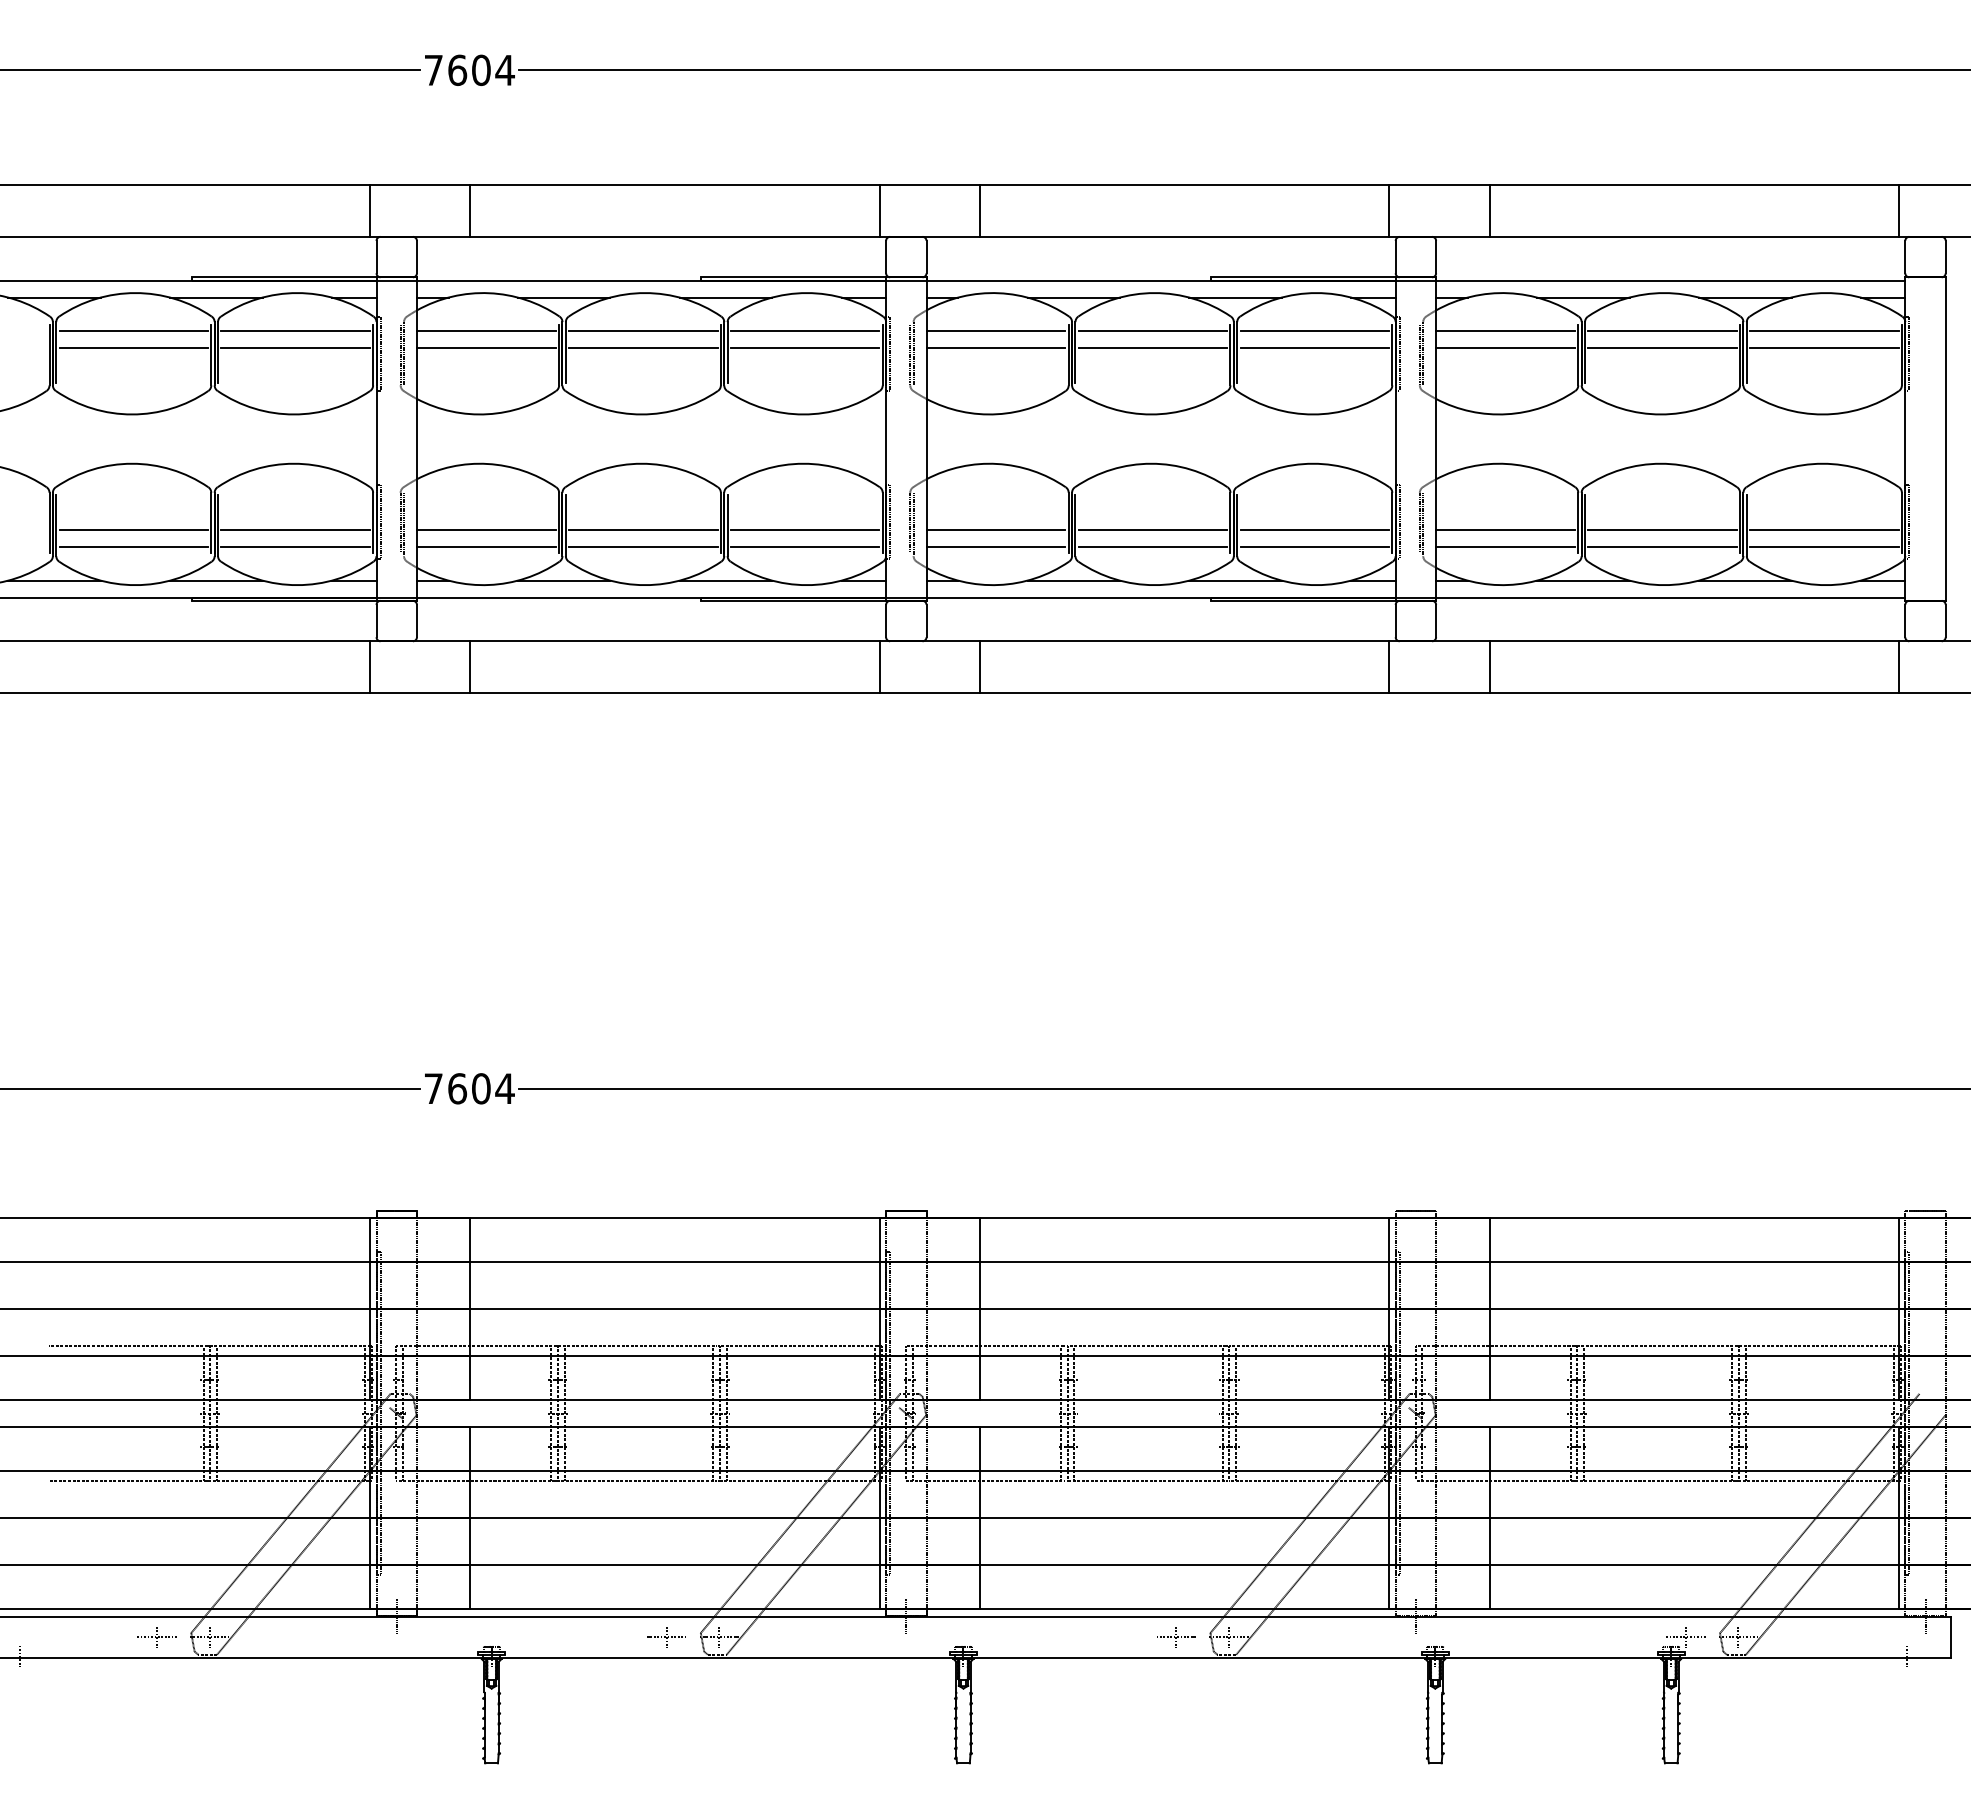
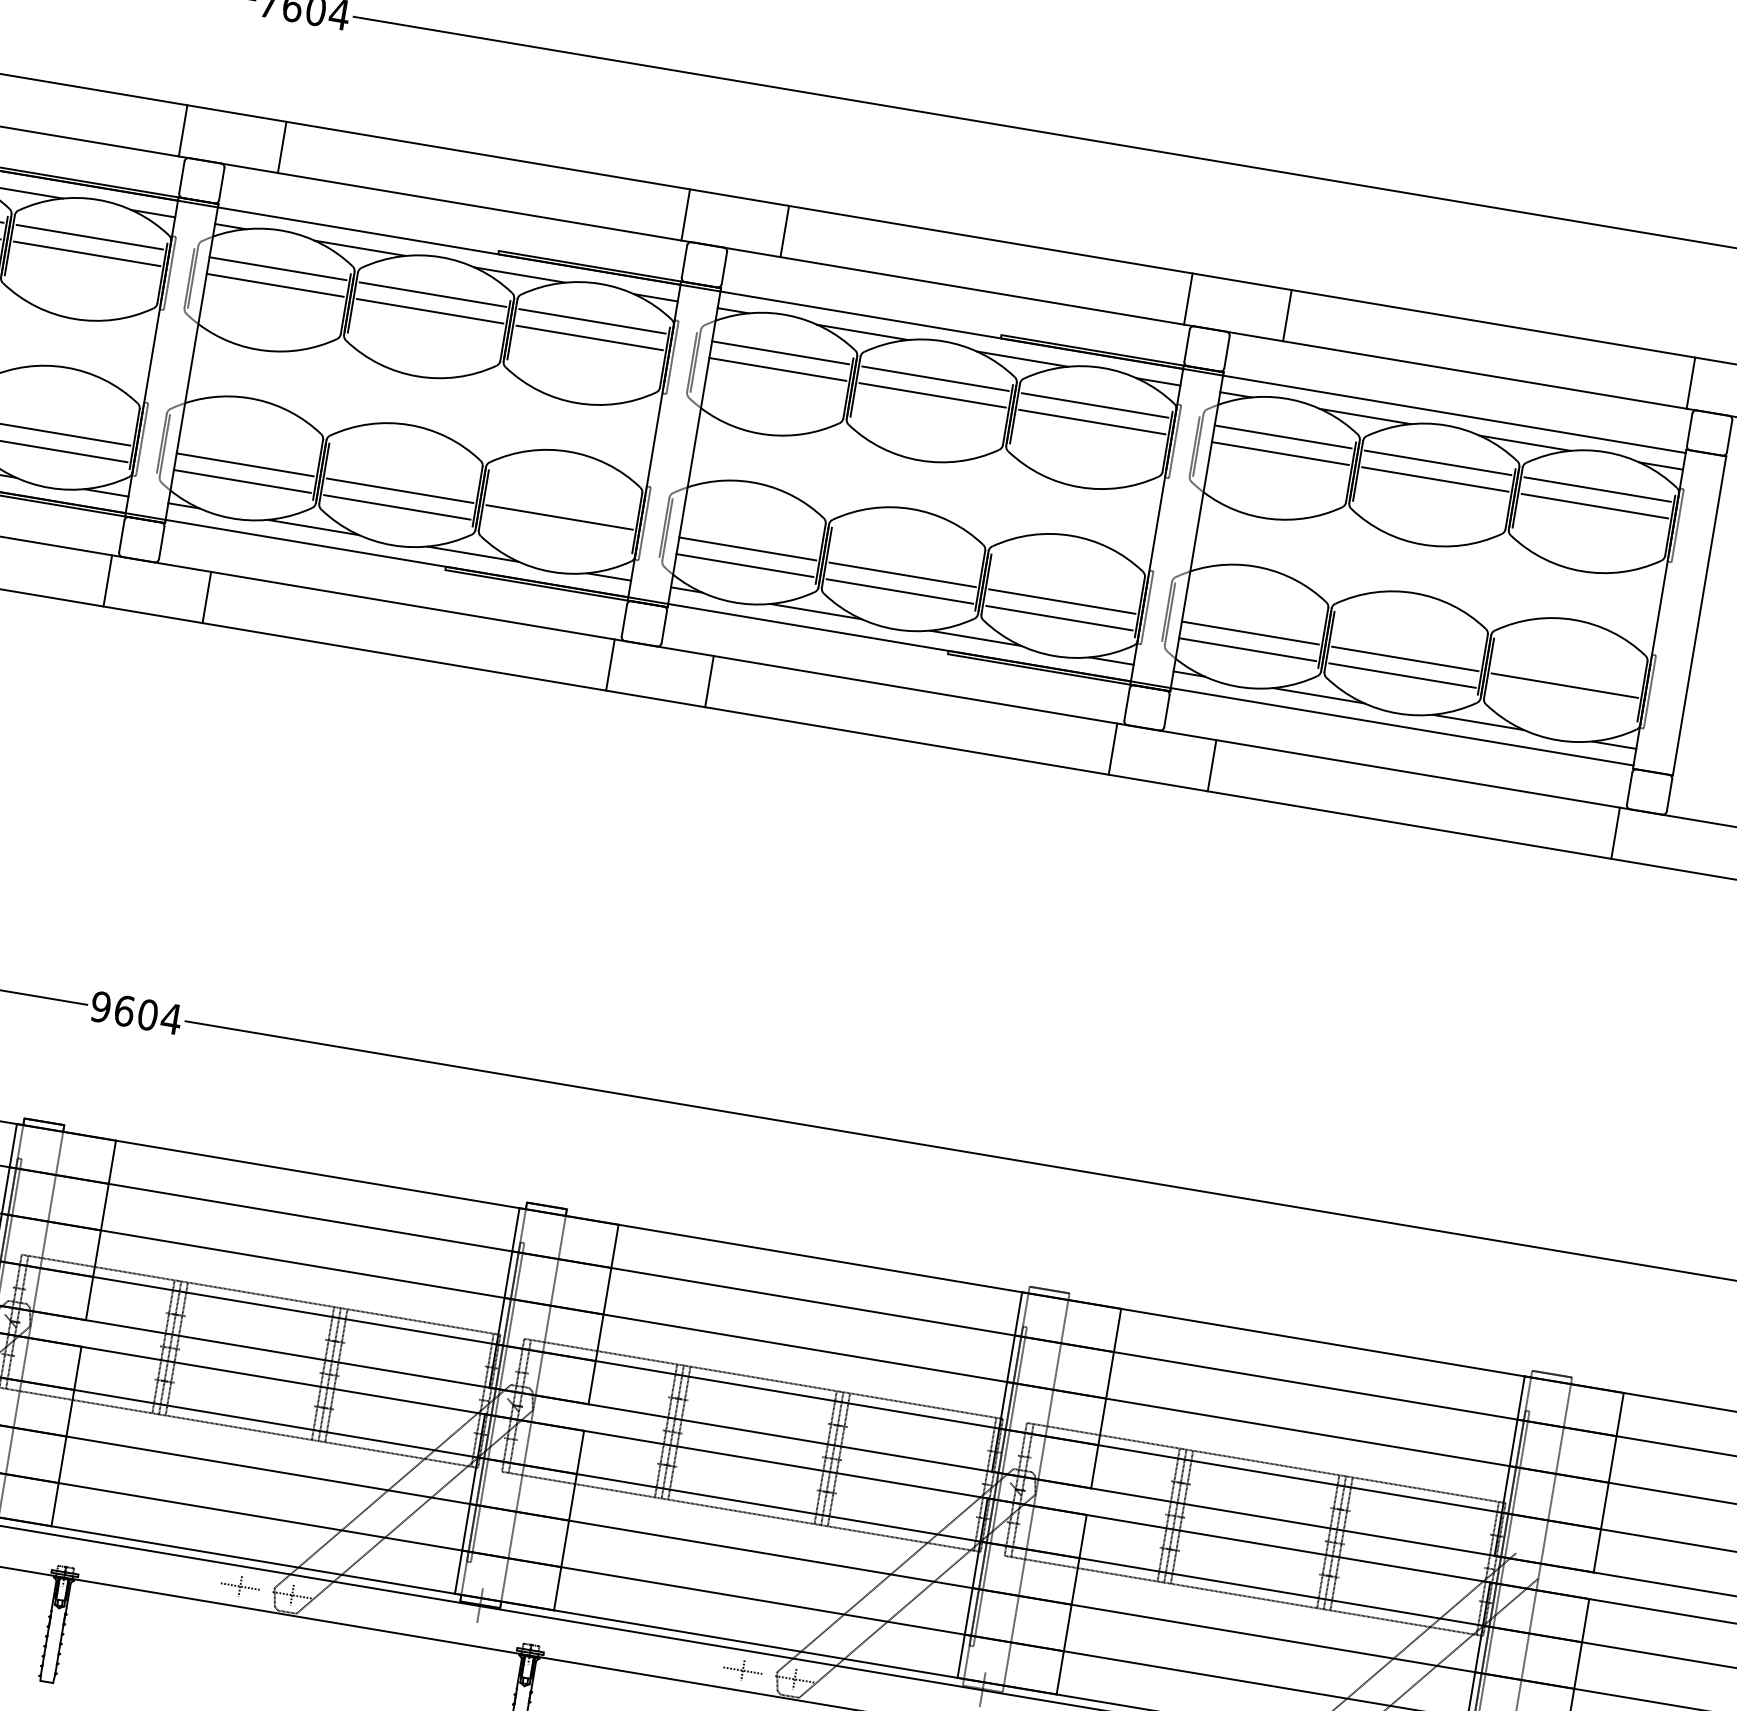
line: (805, 547) -> (557, 534), removed
line: (1824, 547) -> (1562, 702), removed
text: (433, 1088) -> (100, 1006), 7604 -> 9604

